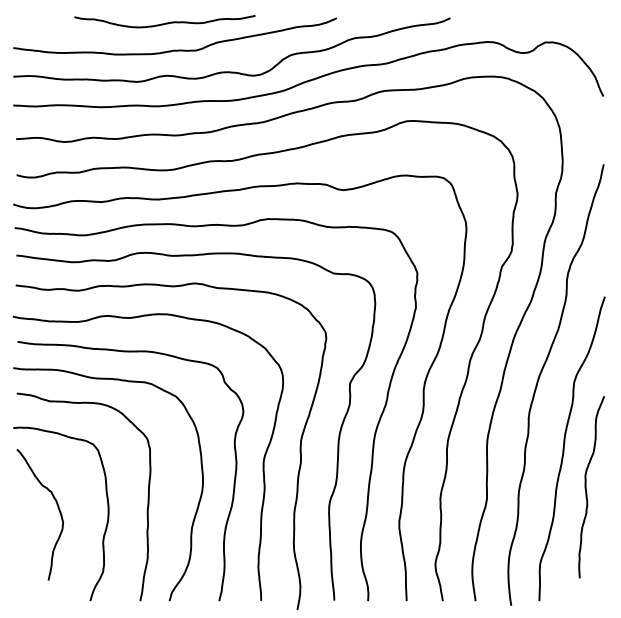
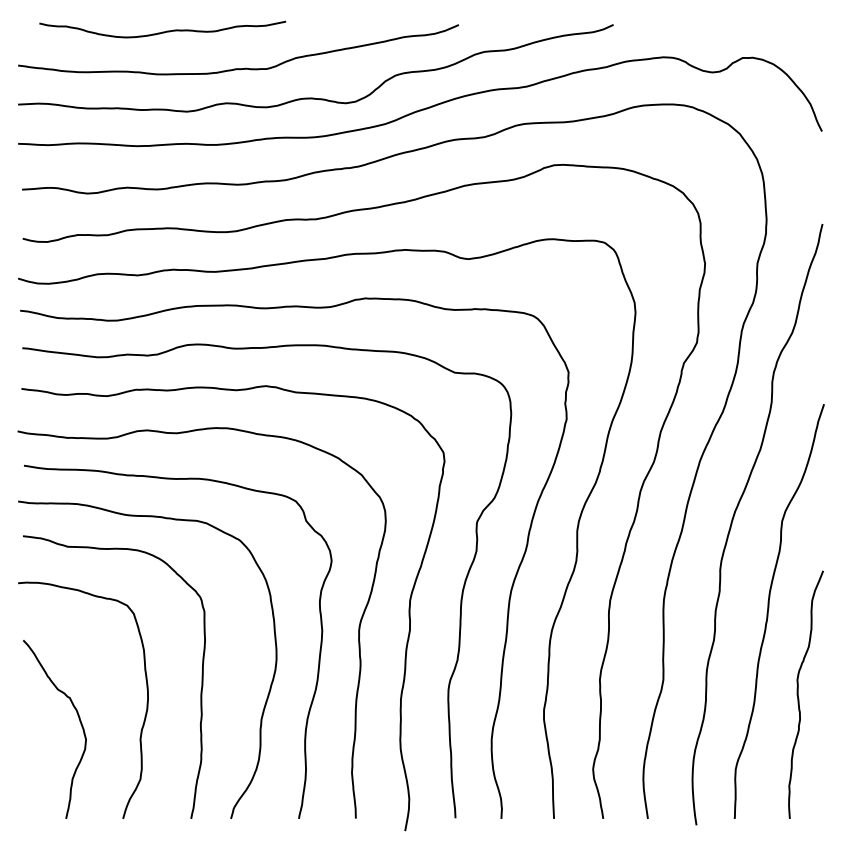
curve: (164, 23) -> (162, 31), moved
curve: (586, 487) -> (798, 694), moved
curve: (58, 509) -> (79, 721), moved

